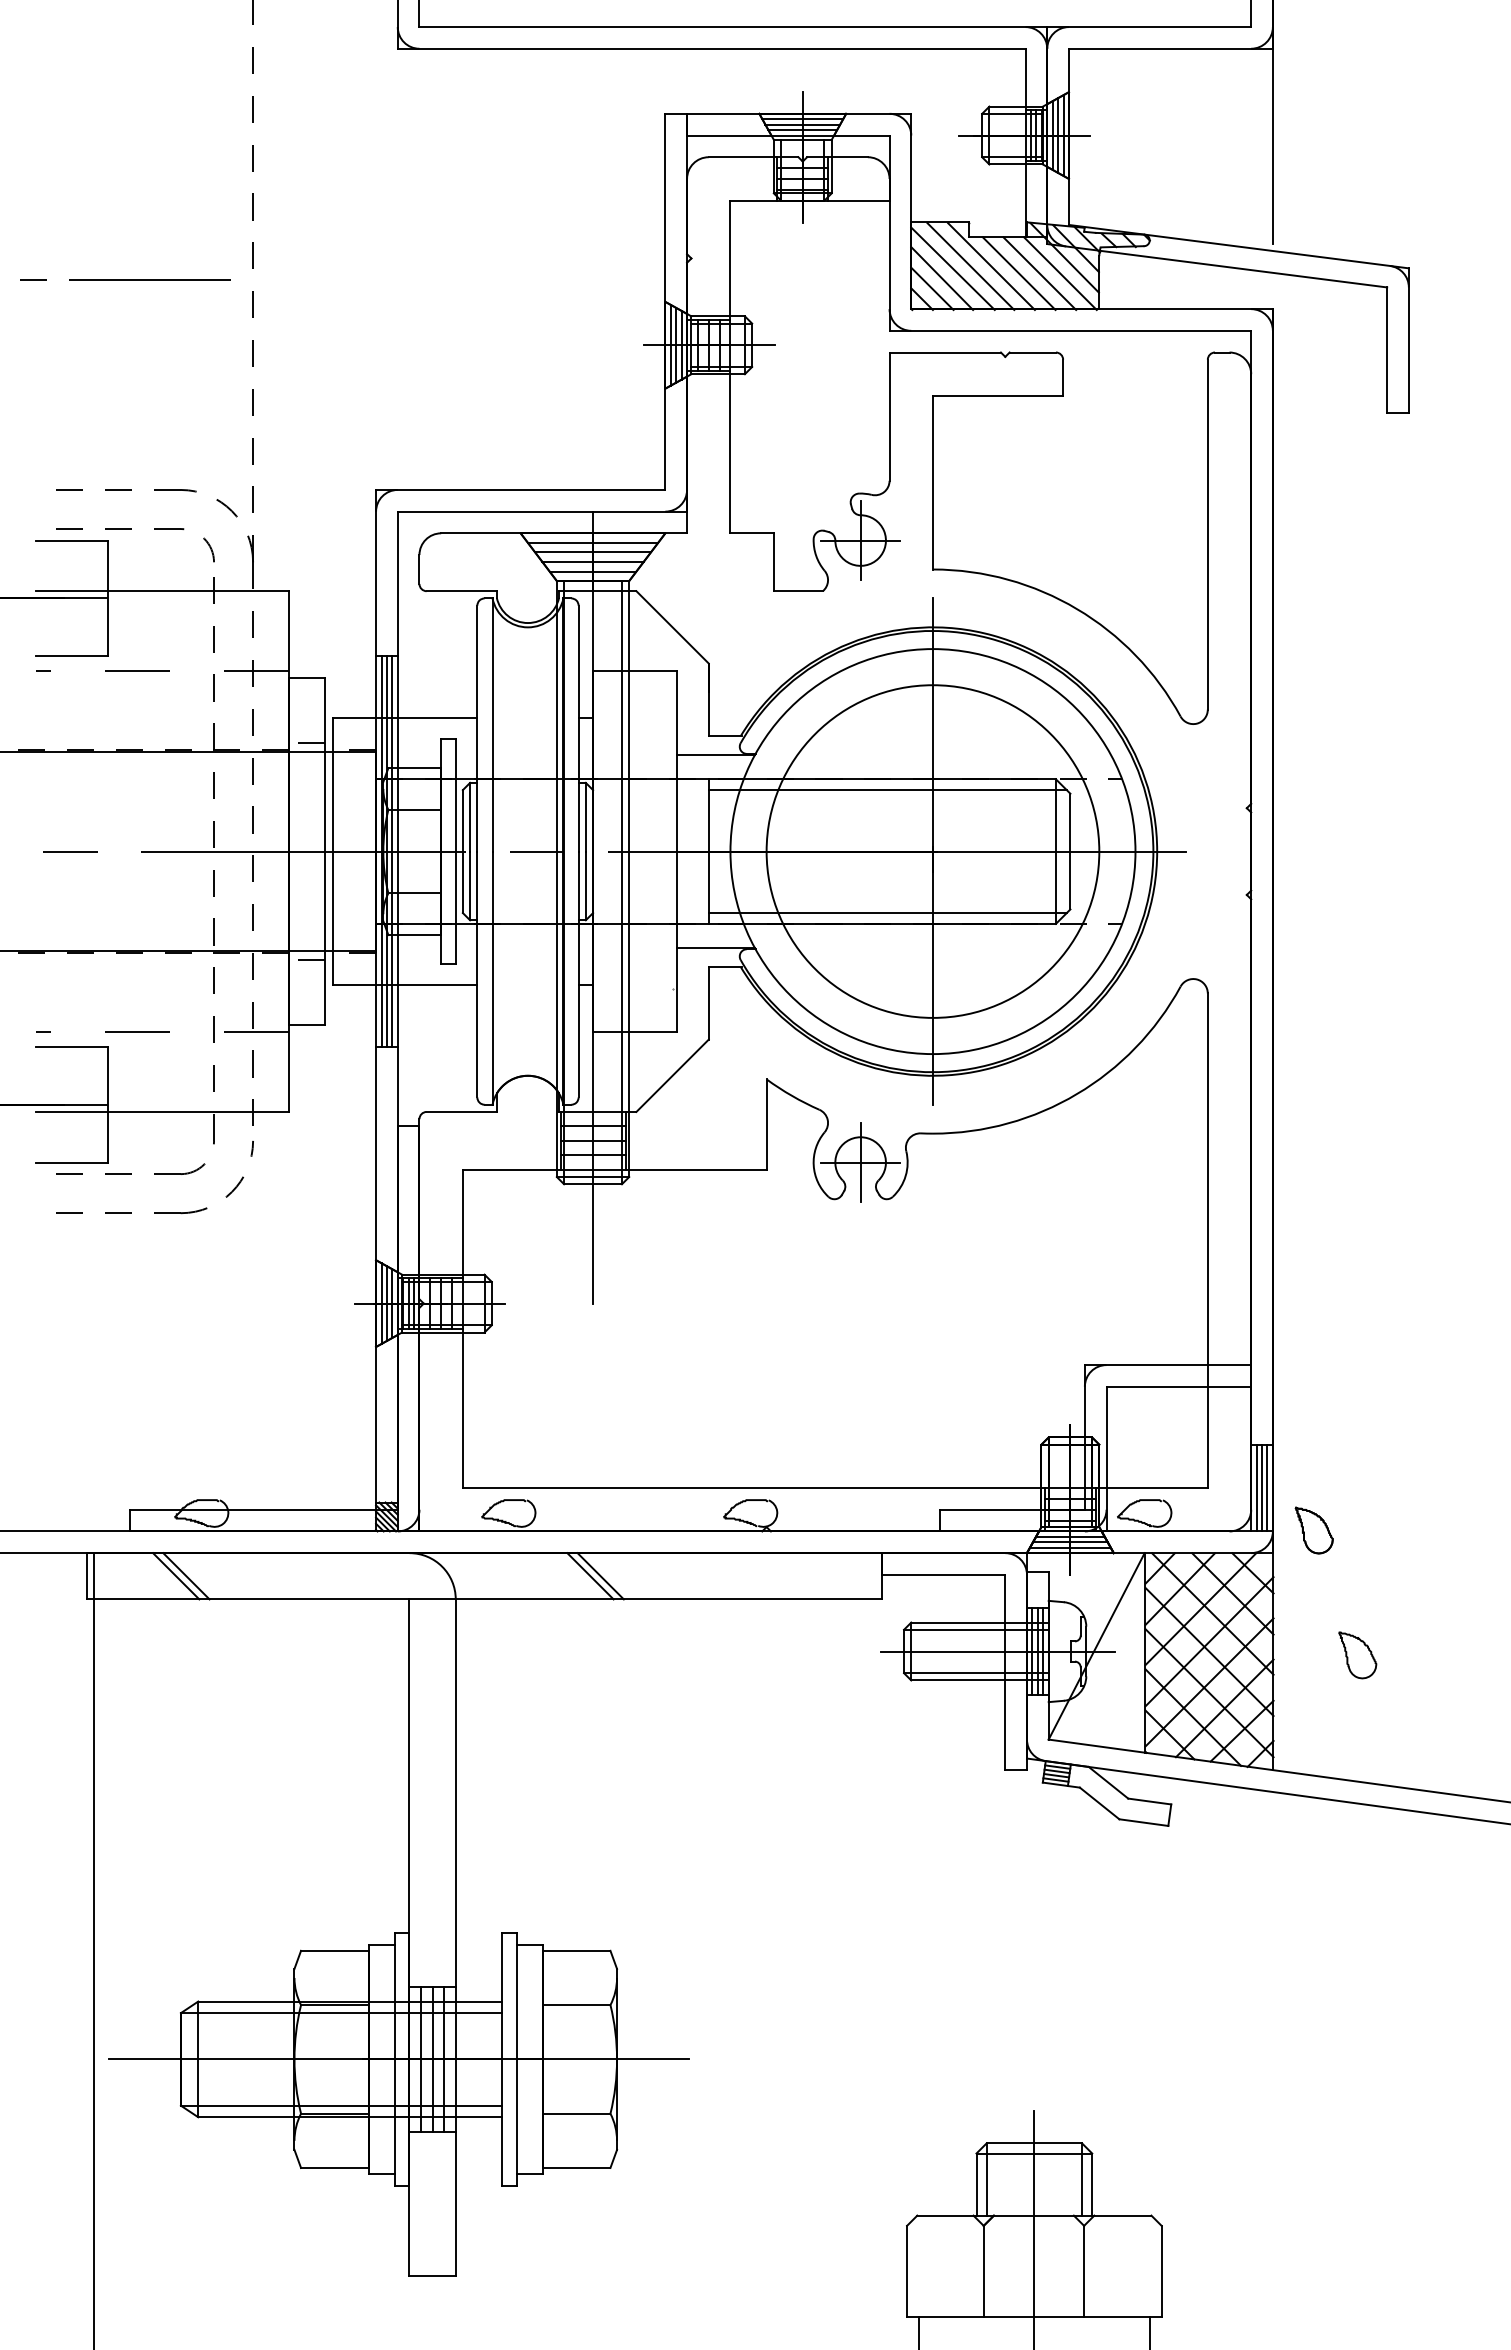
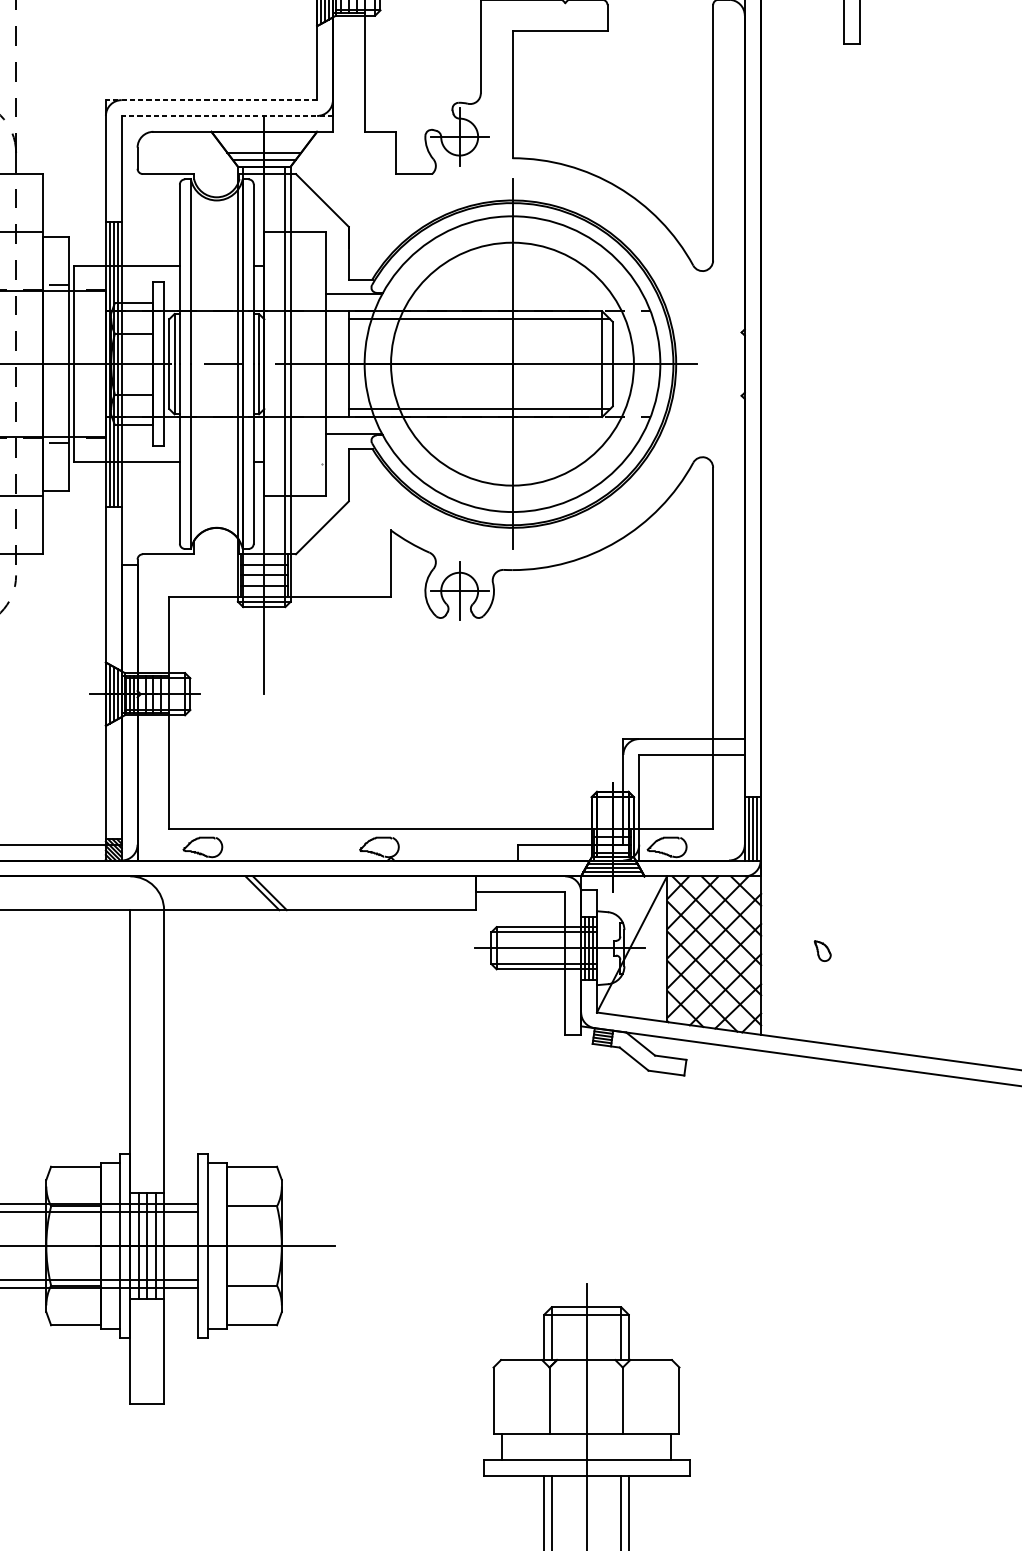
line: (520, 489) -> (211, 99), solid -> dashed
line: (542, 511) -> (227, 115), solid -> dashed
line: (592, 542) -> (263, 138), removed
line: (592, 552) -> (263, 145), removed
part: (1313, 1530) -> (790, 859), removed
part: (1357, 1655) -> (822, 951), size x0.6

